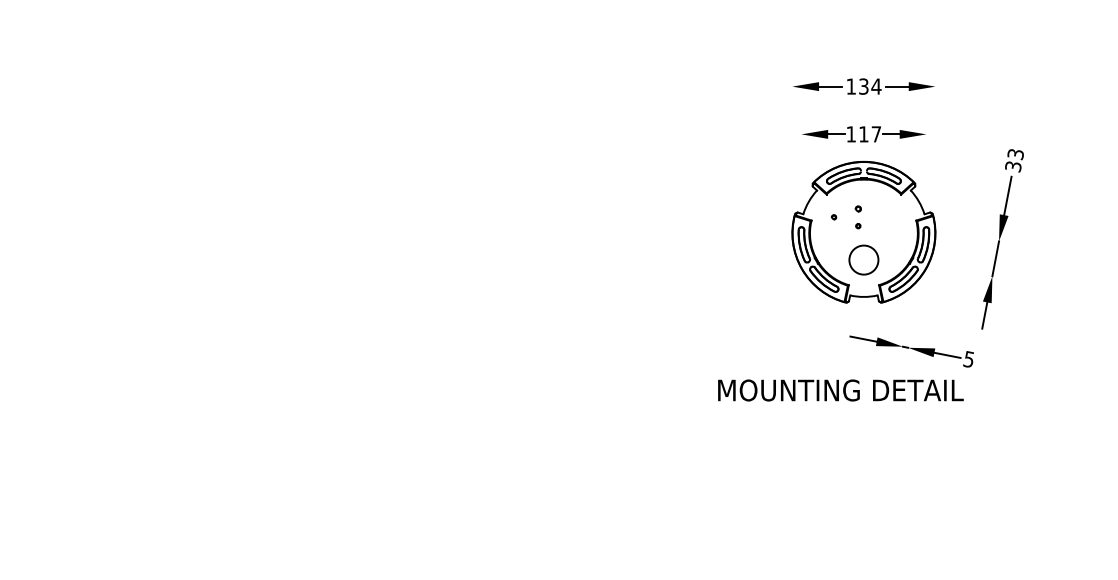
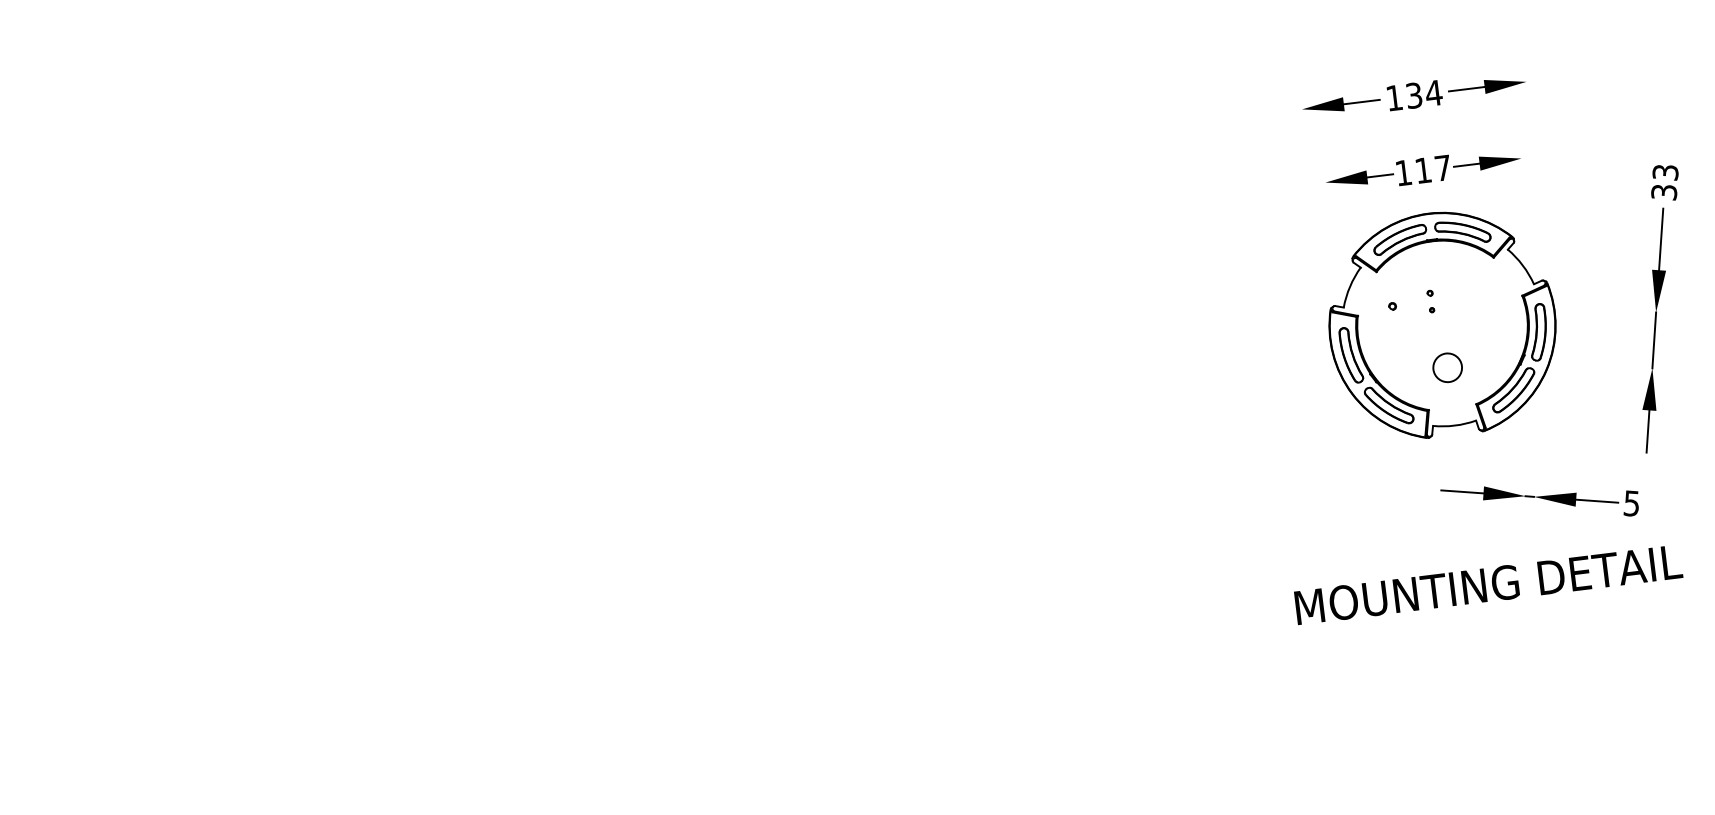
part: (858, 216) -> (1430, 300), size x0.62
circle: (863, 260) -> (1447, 368), size x0.62
text: (840, 390) -> (1487, 584), moved

